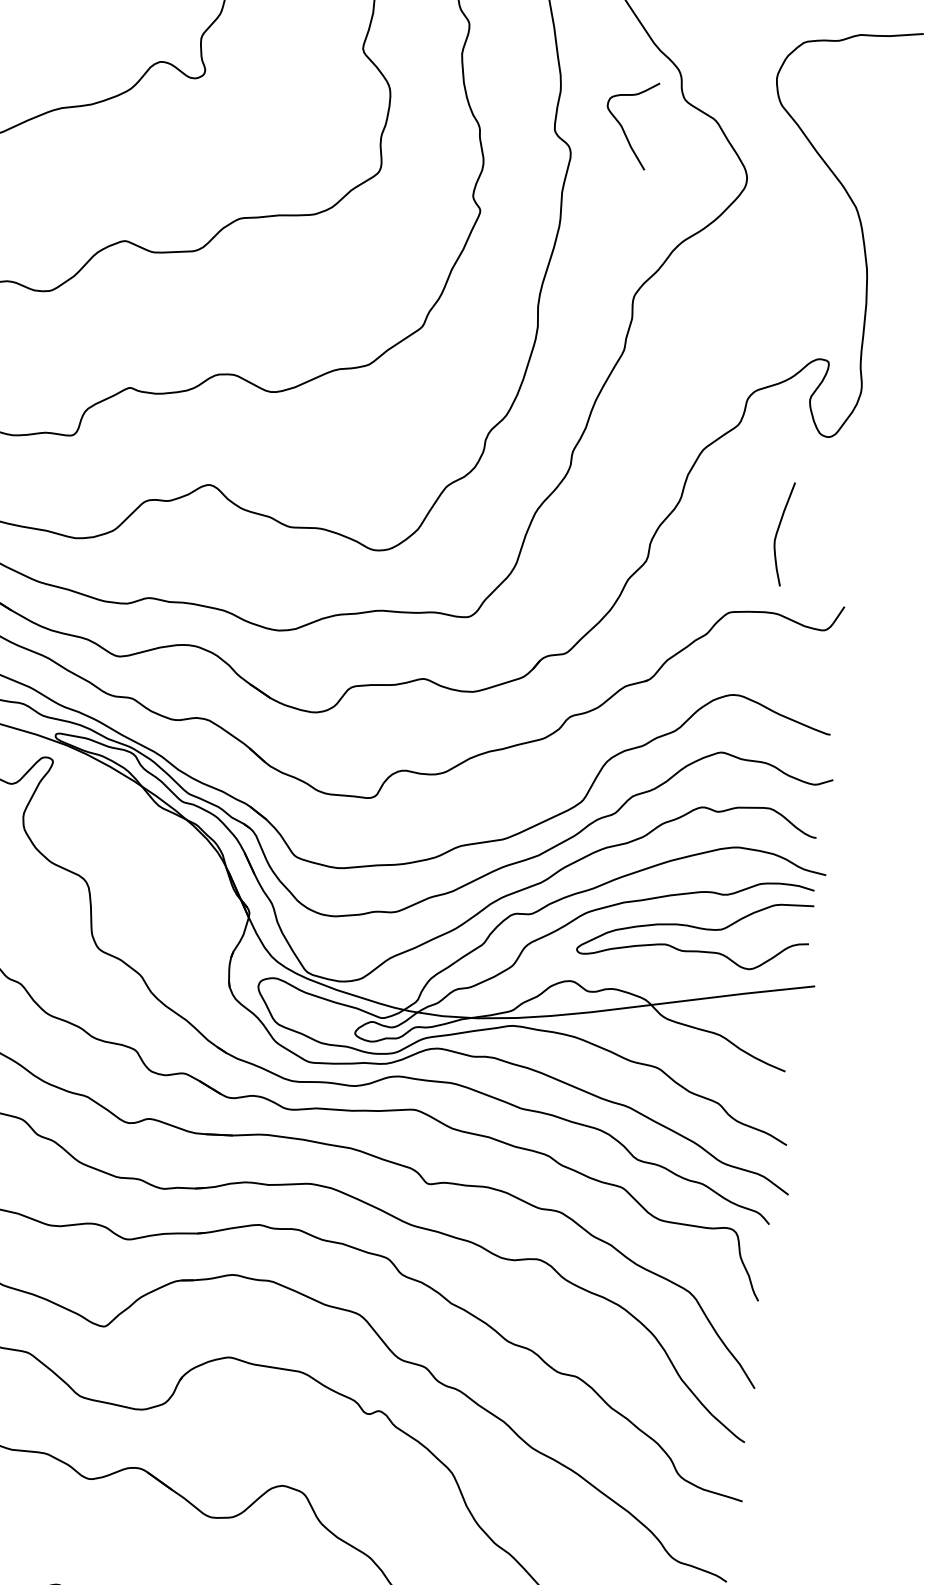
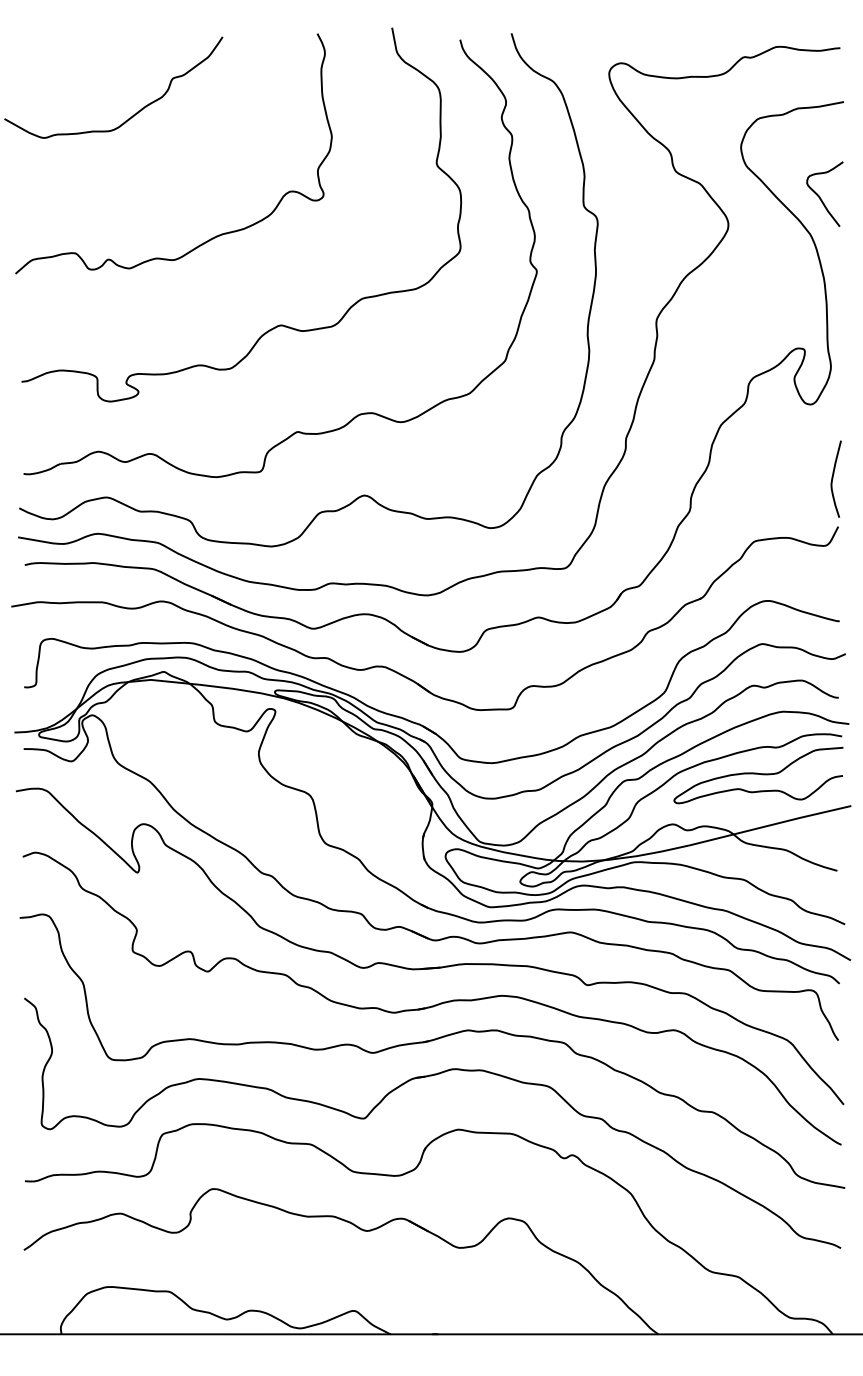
curve: (623, 126) -> (820, 196), moved
curve: (778, 532) -> (833, 478), moved

